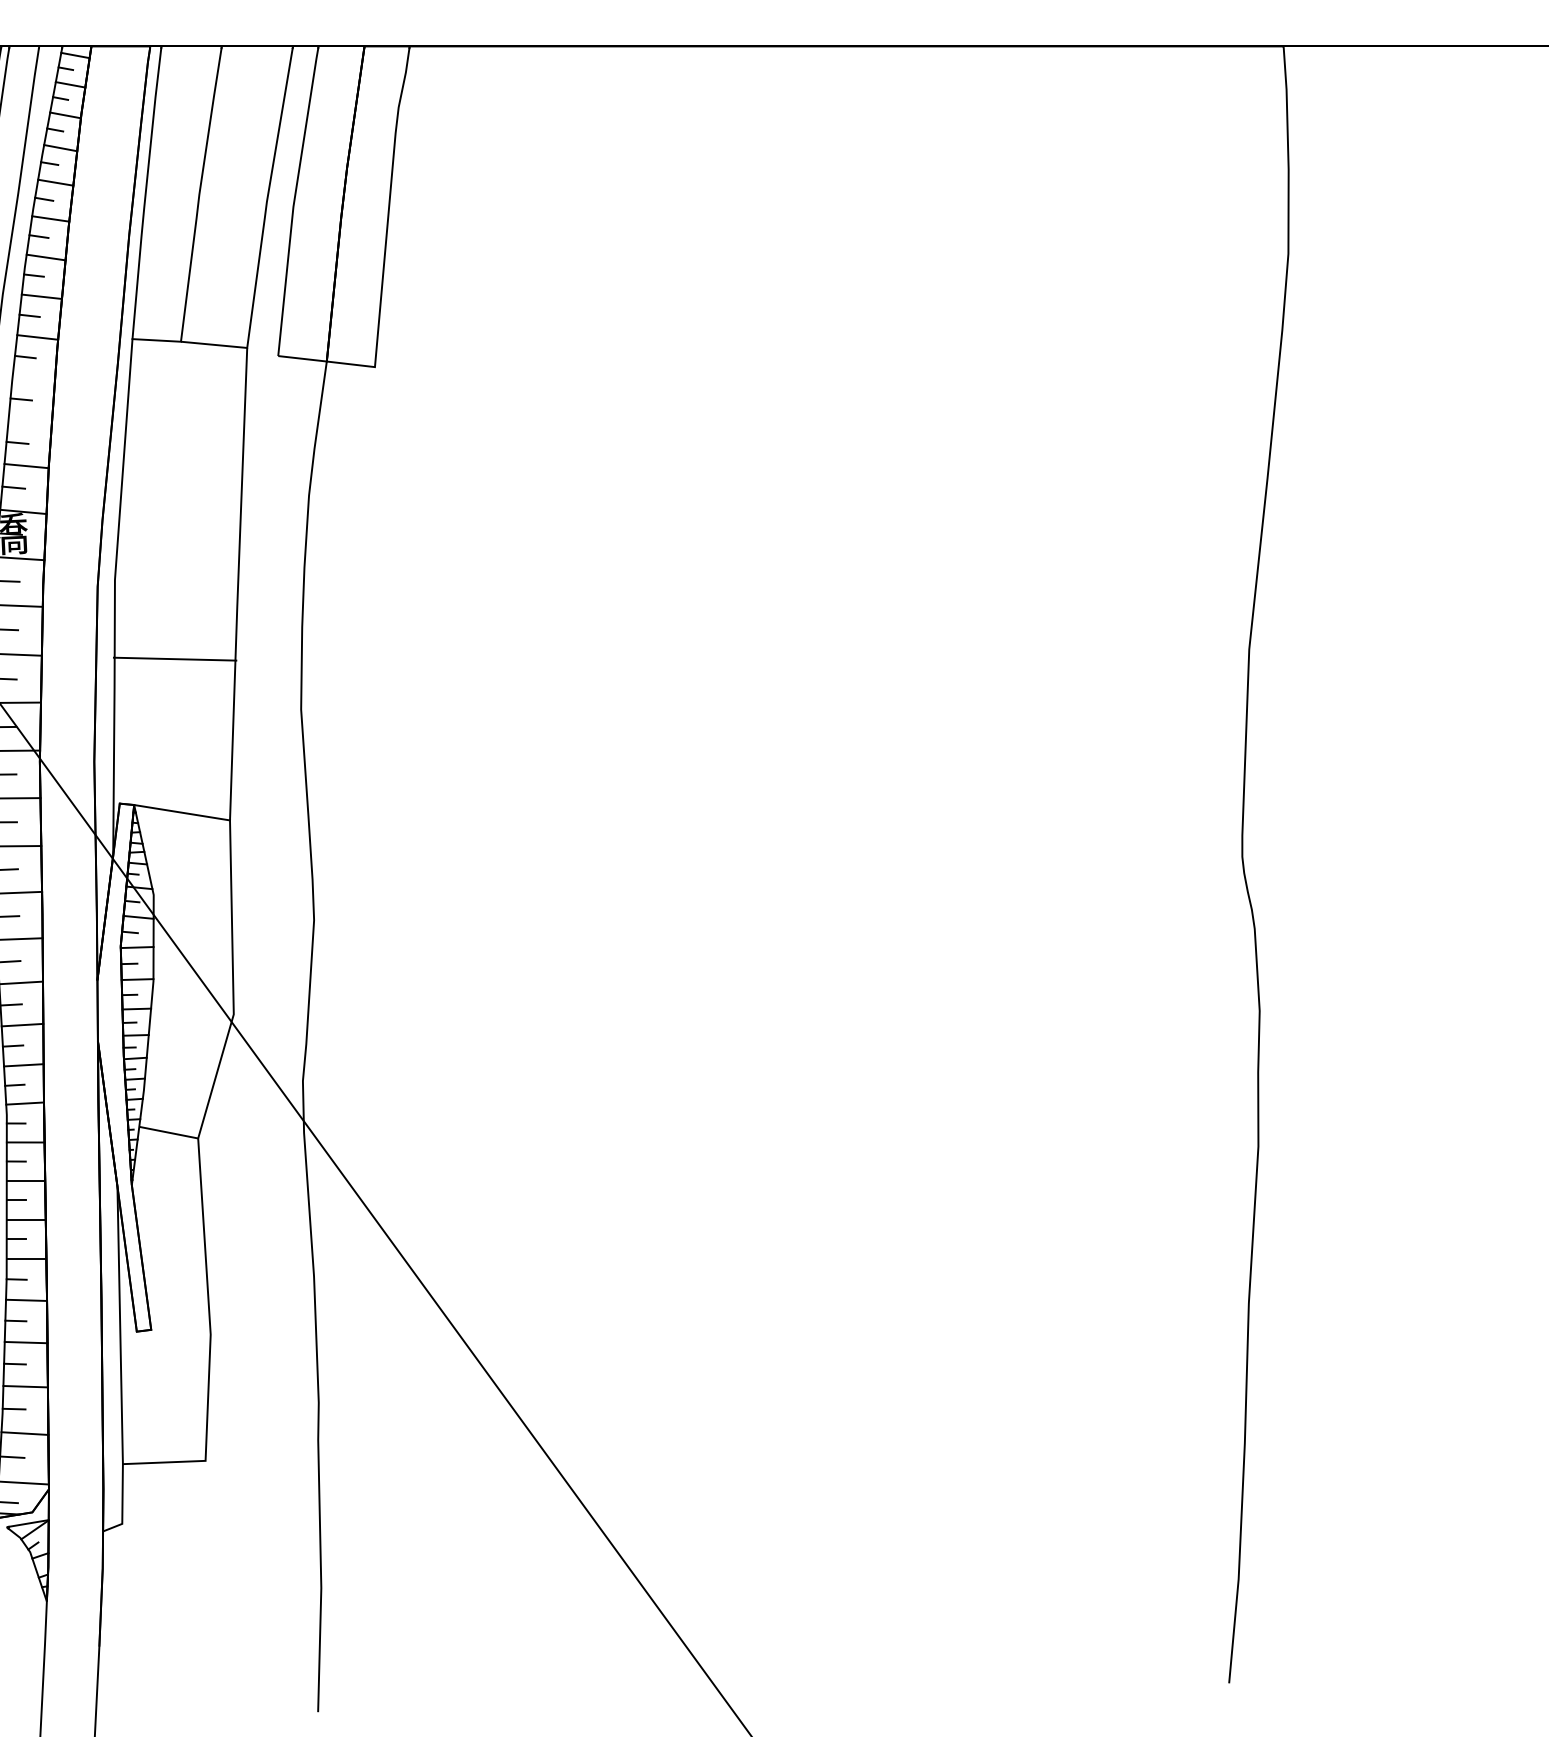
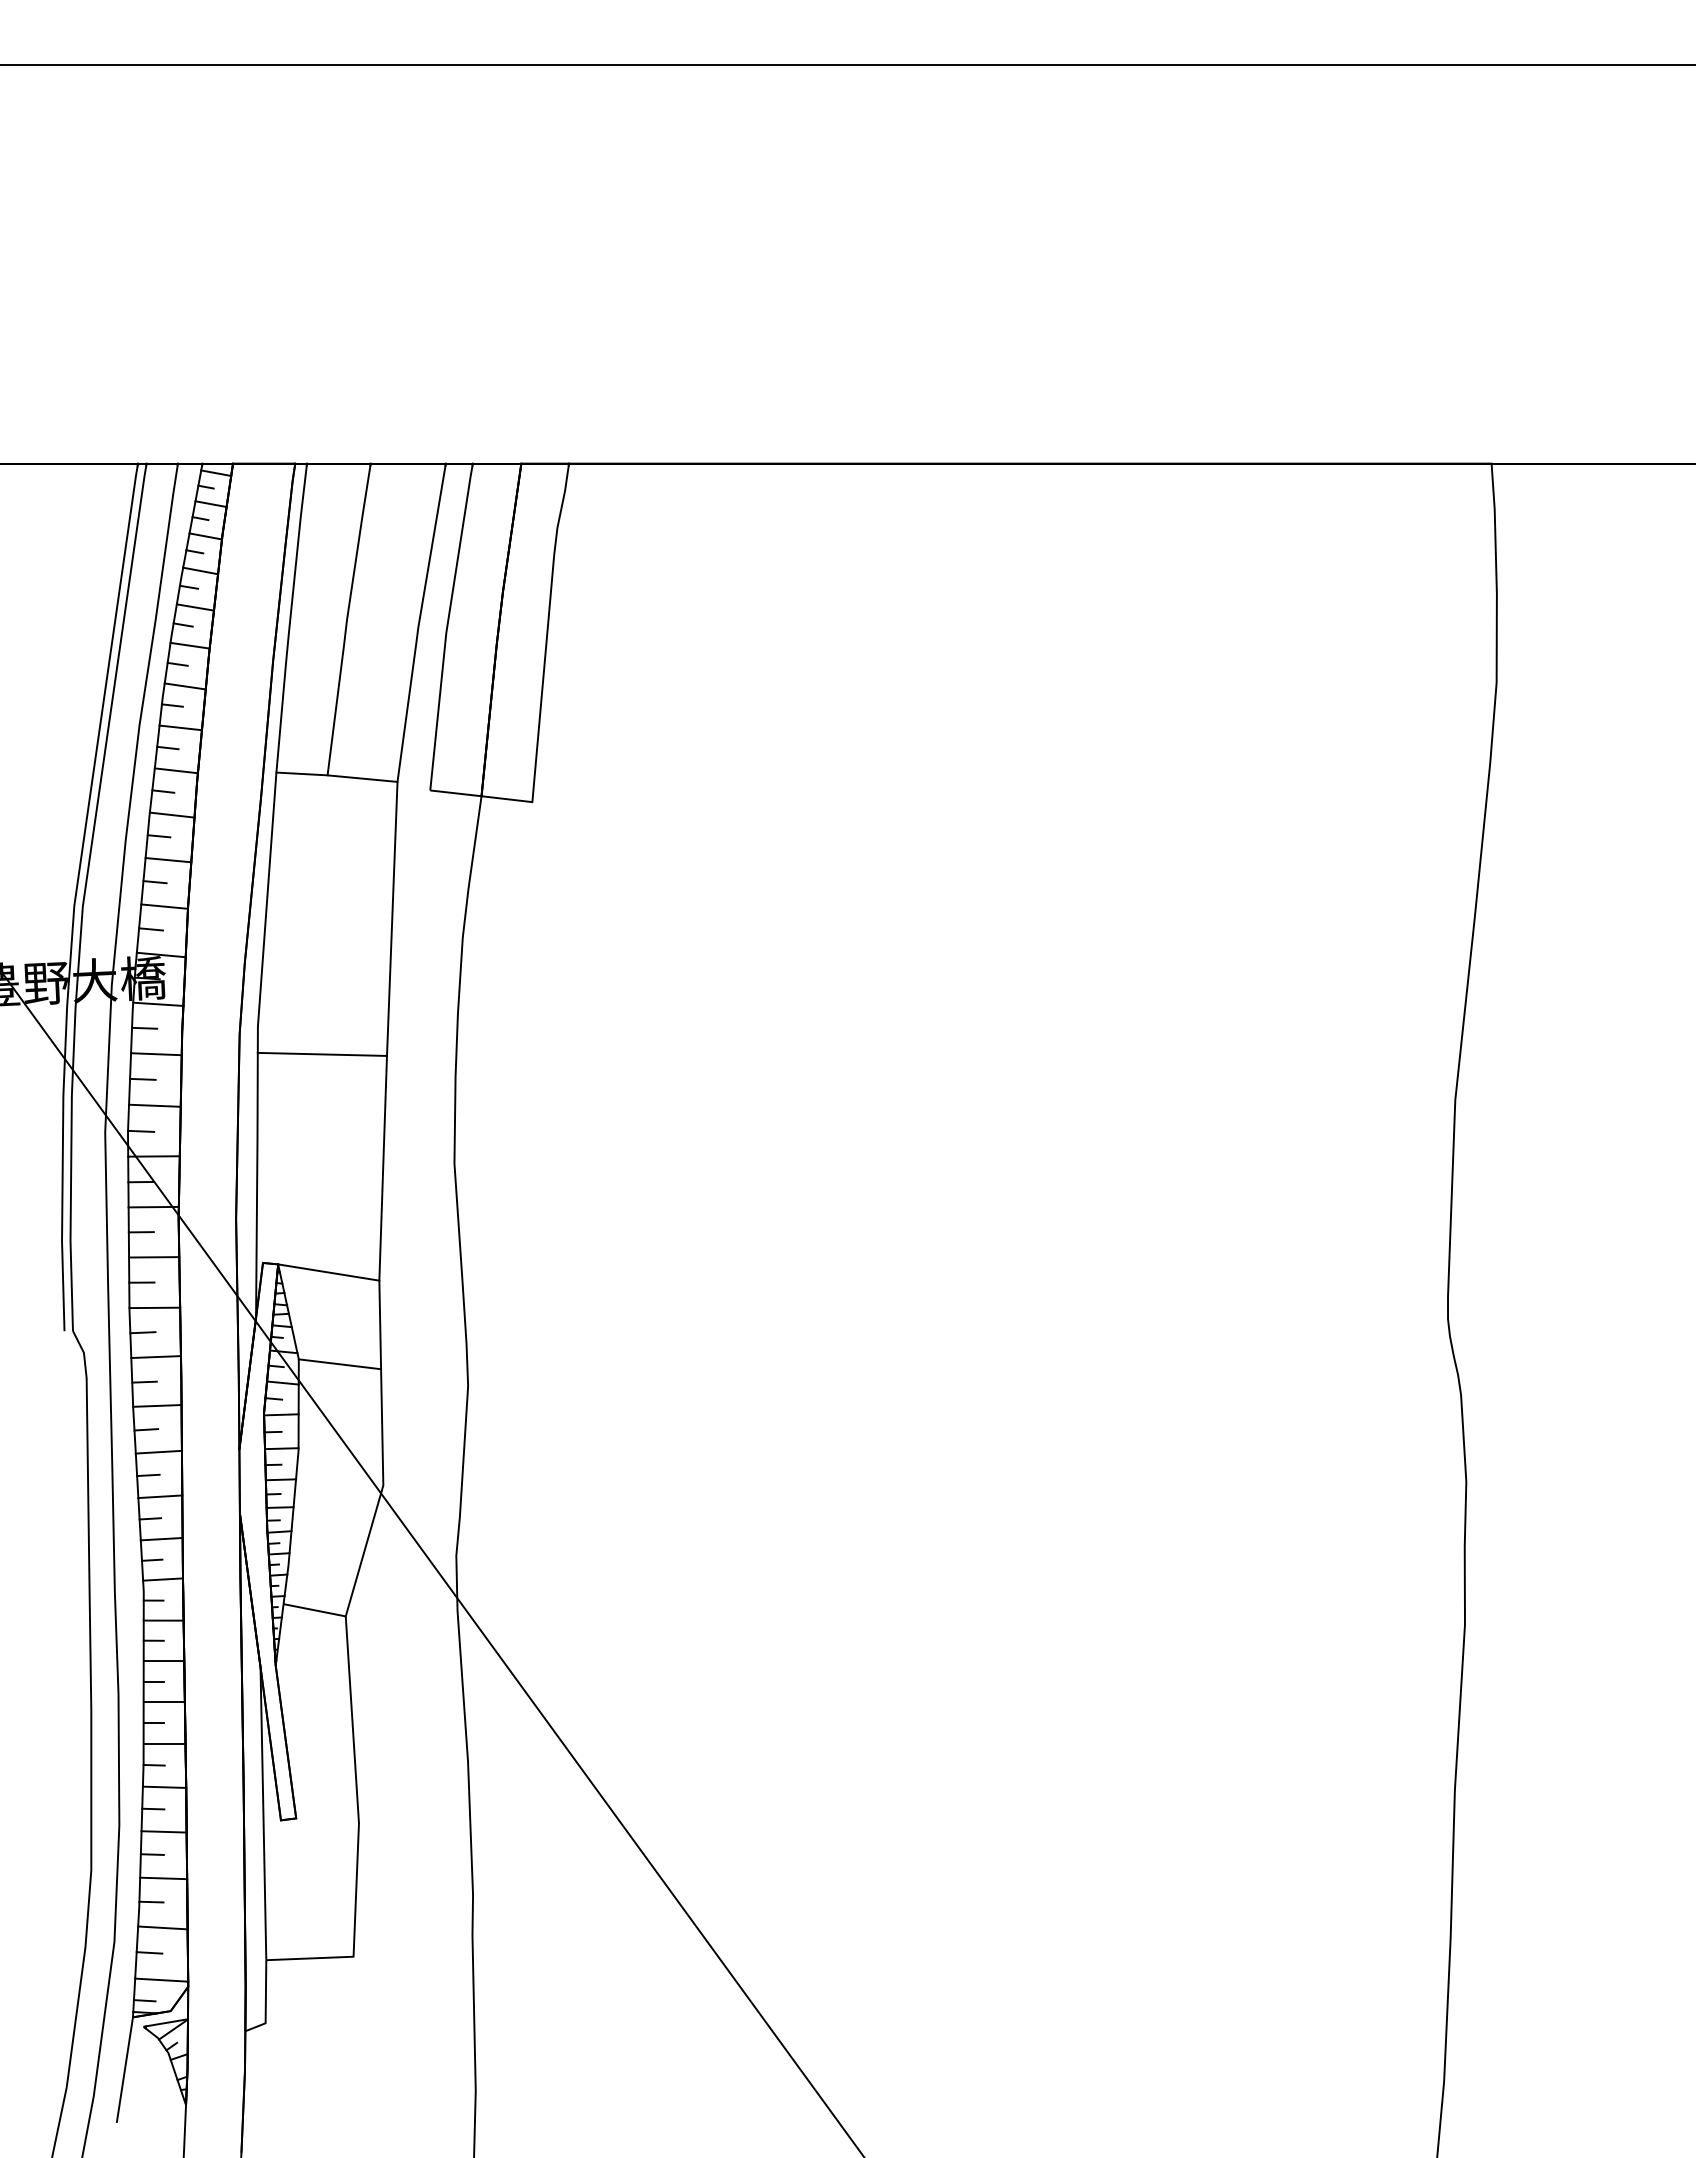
line: (33, 378) -> (171, 814), added
line: (30, 422) -> (168, 860), added
line: (175, 658) -> (322, 1053), moved
line: (192, 899) -> (339, 1364), added

